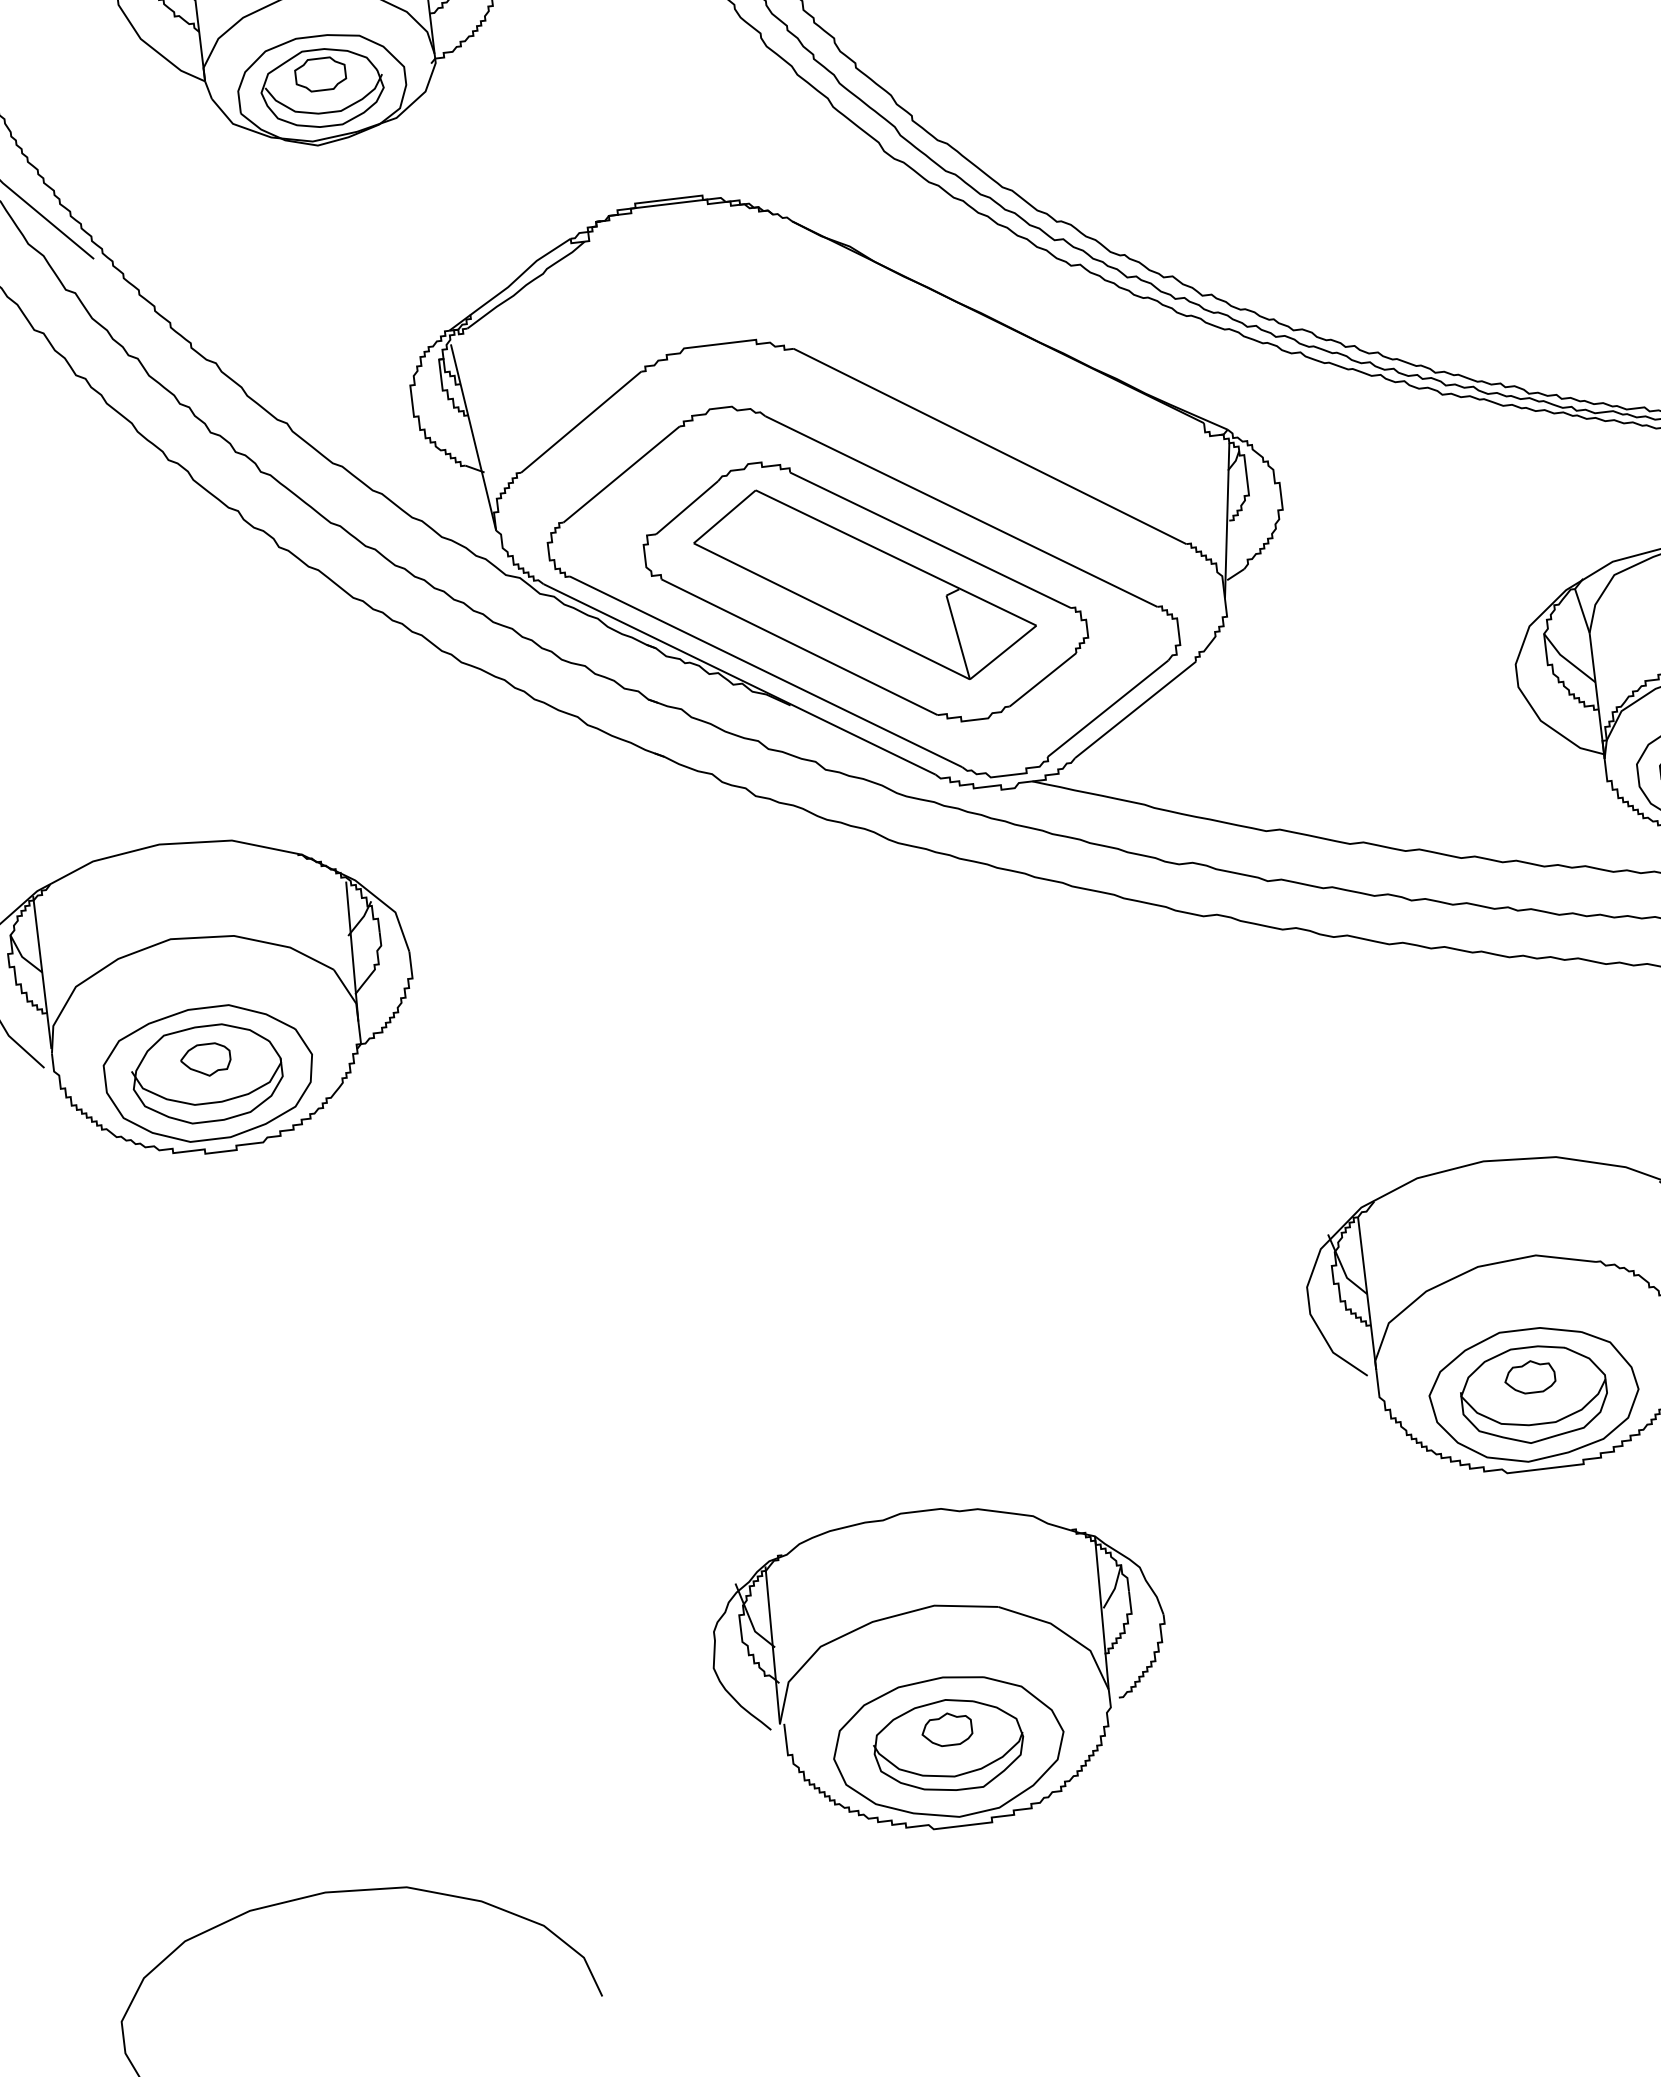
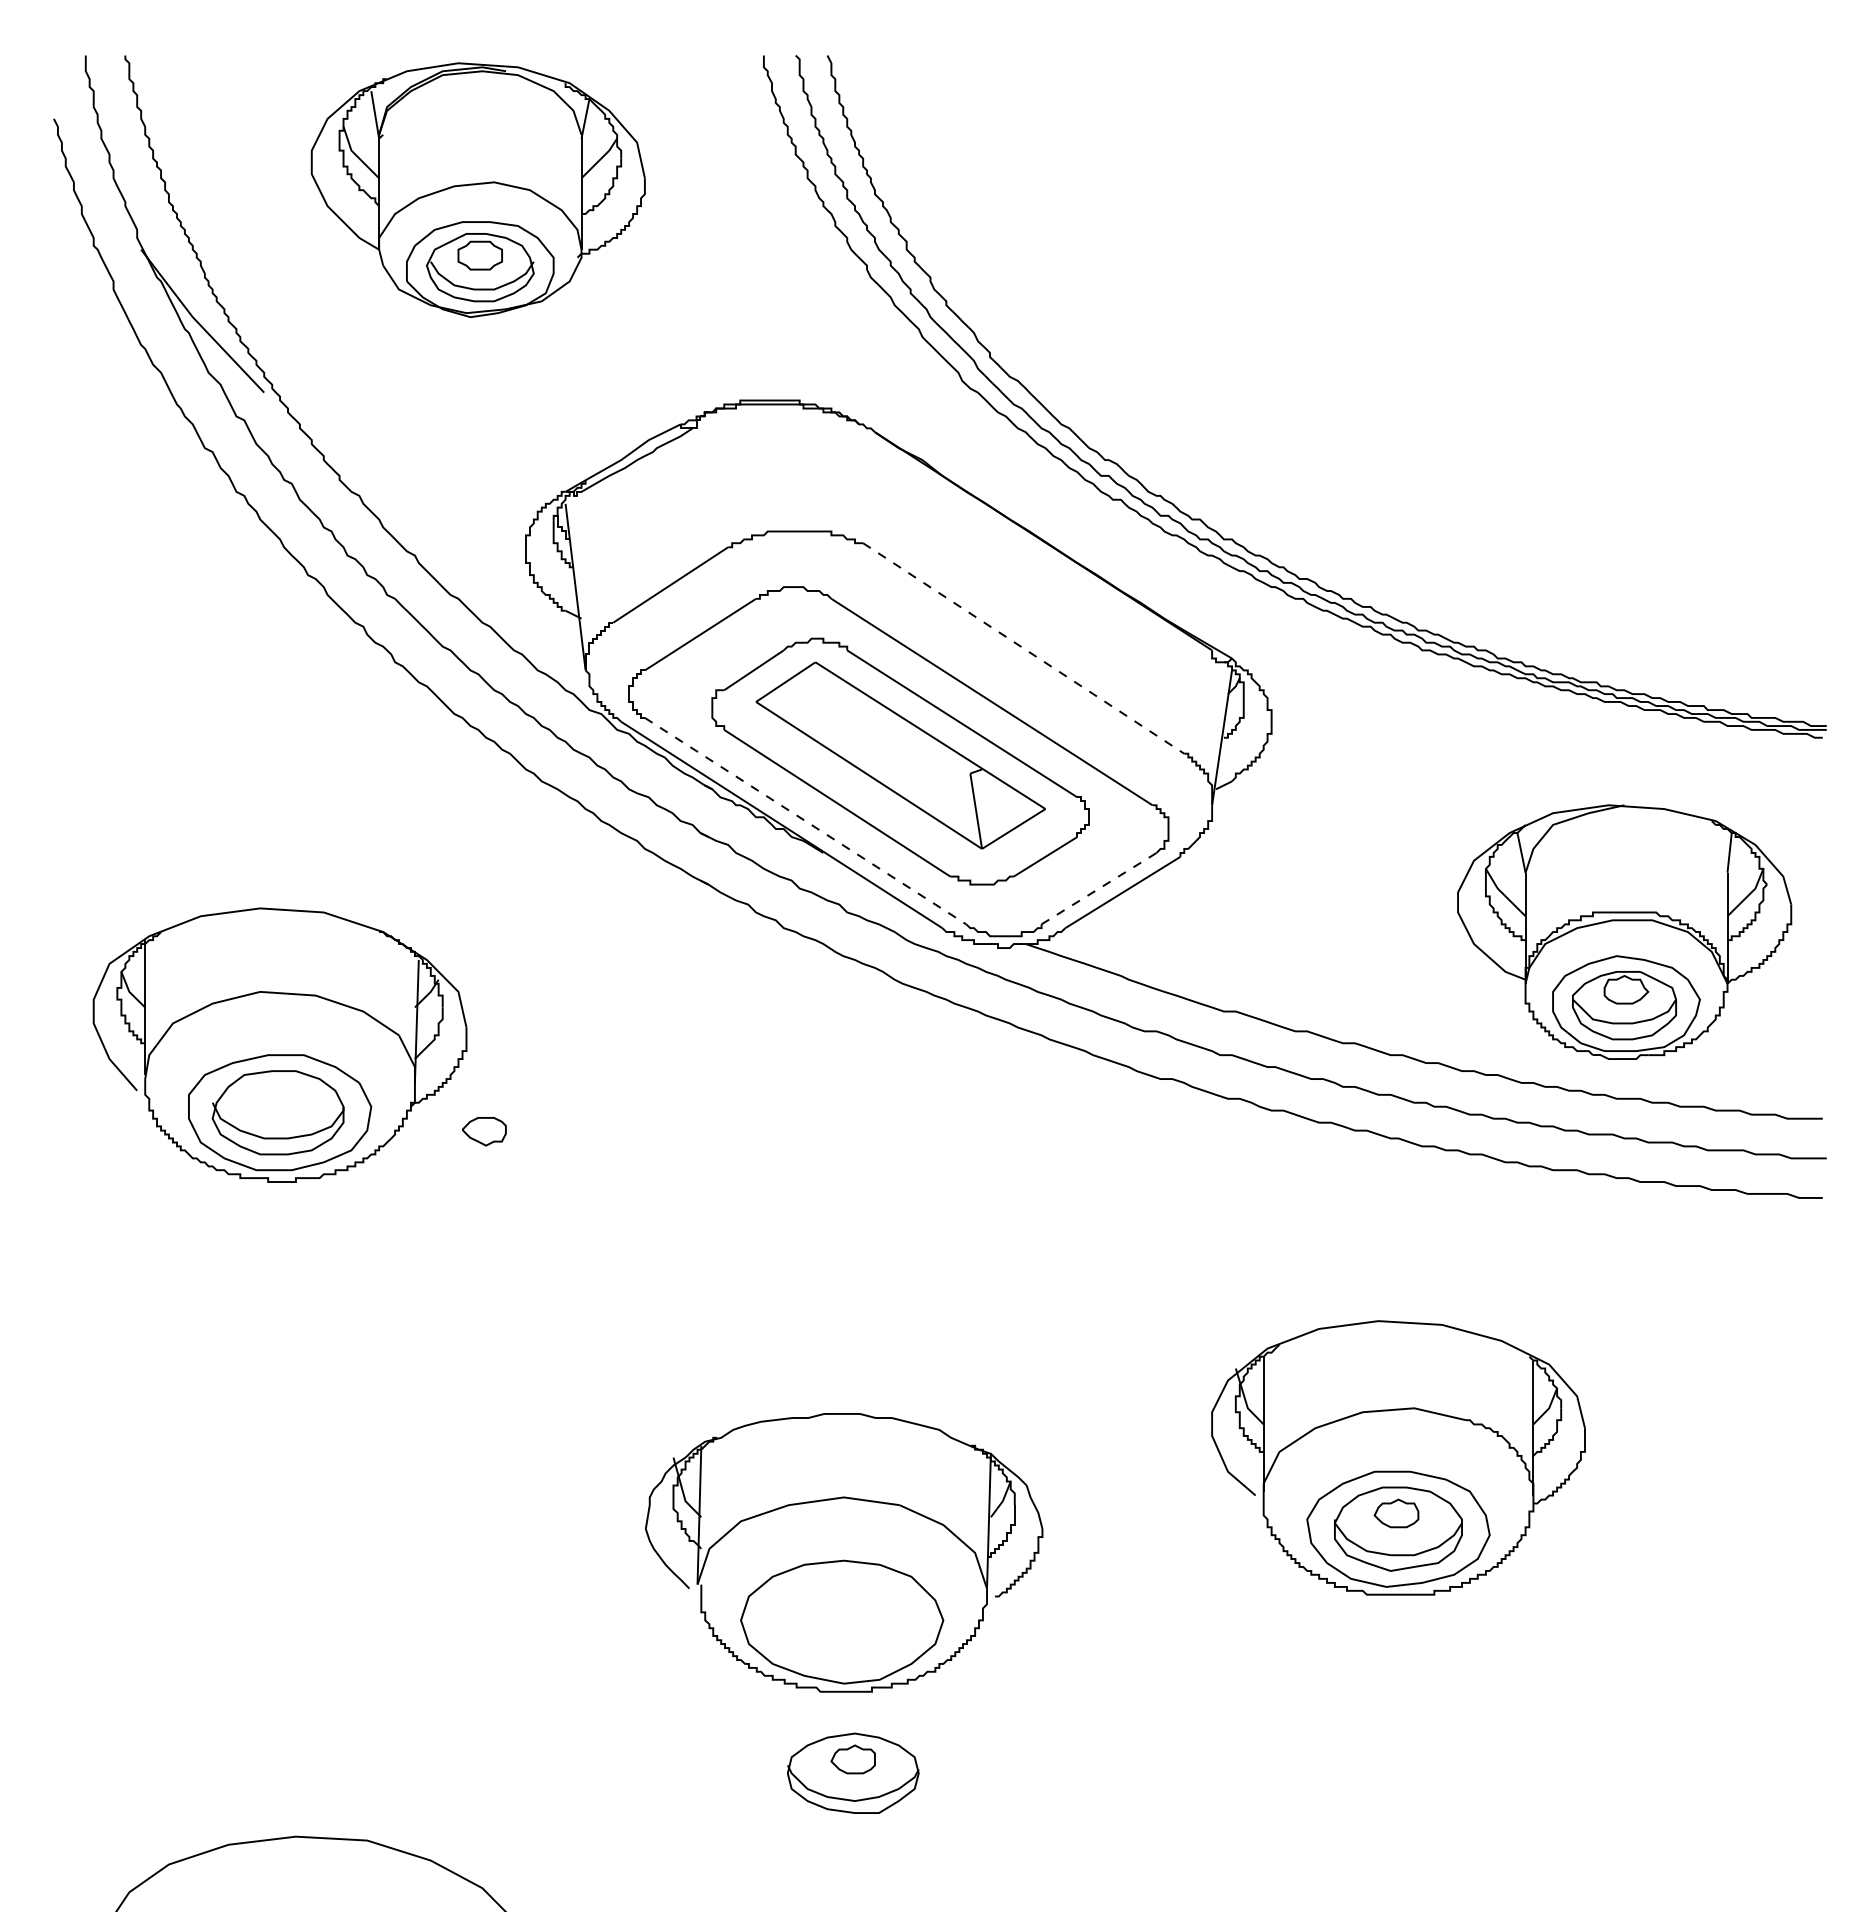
line: (989, 446) -> (1023, 648), solid -> dashed
line: (766, 672) -> (805, 821), solid -> dashed
line: (1108, 708) -> (1099, 888), solid -> dashed
part: (206, 1059) -> (484, 1131), moved
part: (943, 1676) -> (844, 1559), moved

